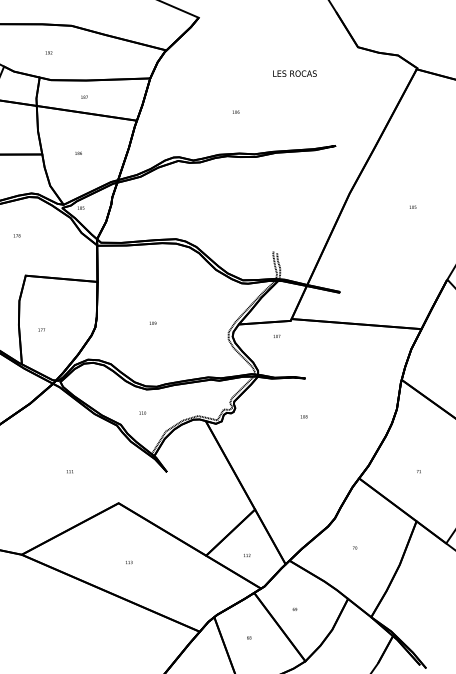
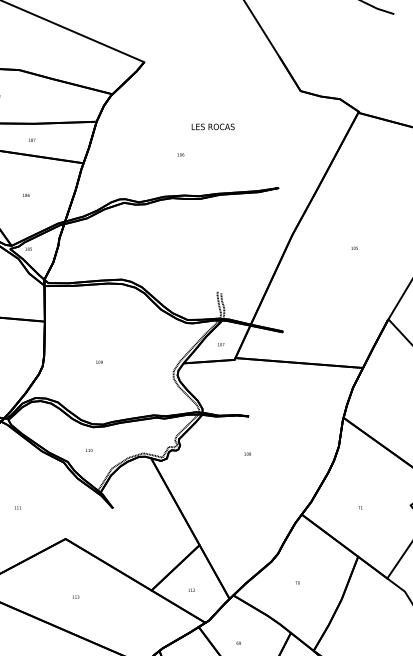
text: (294, 73) -> (212, 126), moved
text: (276, 335) -> (220, 343), moved

